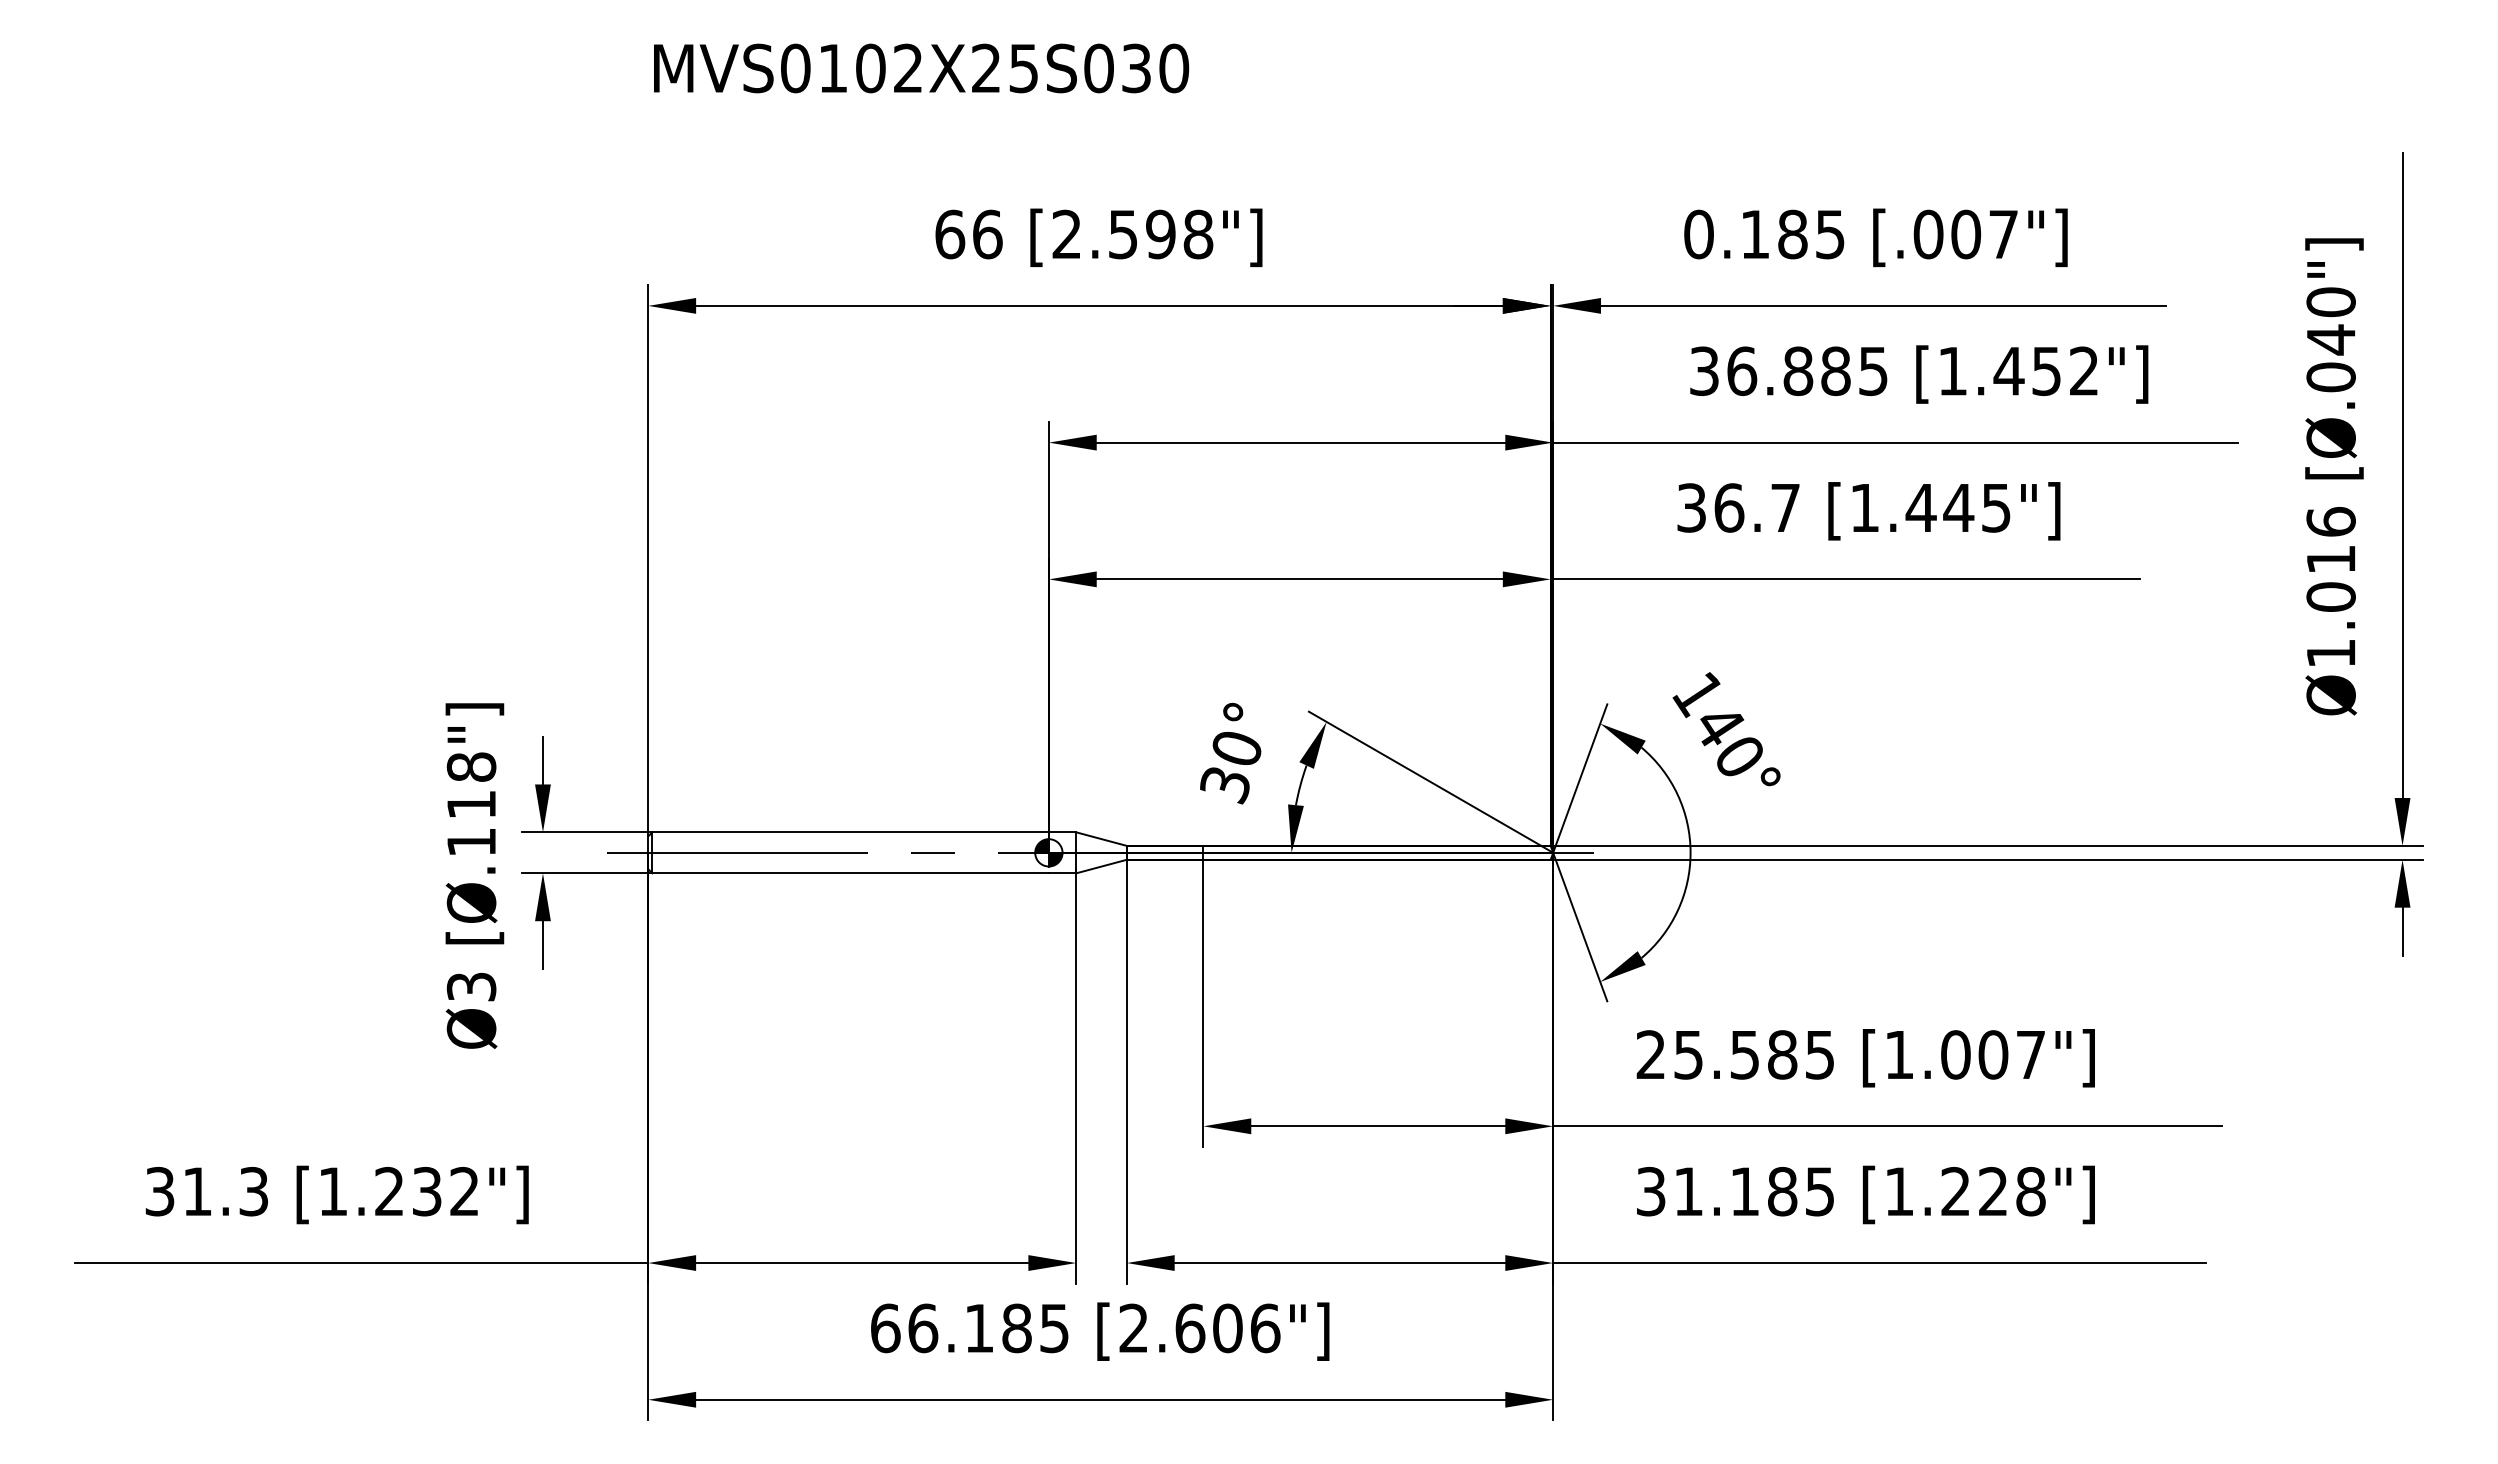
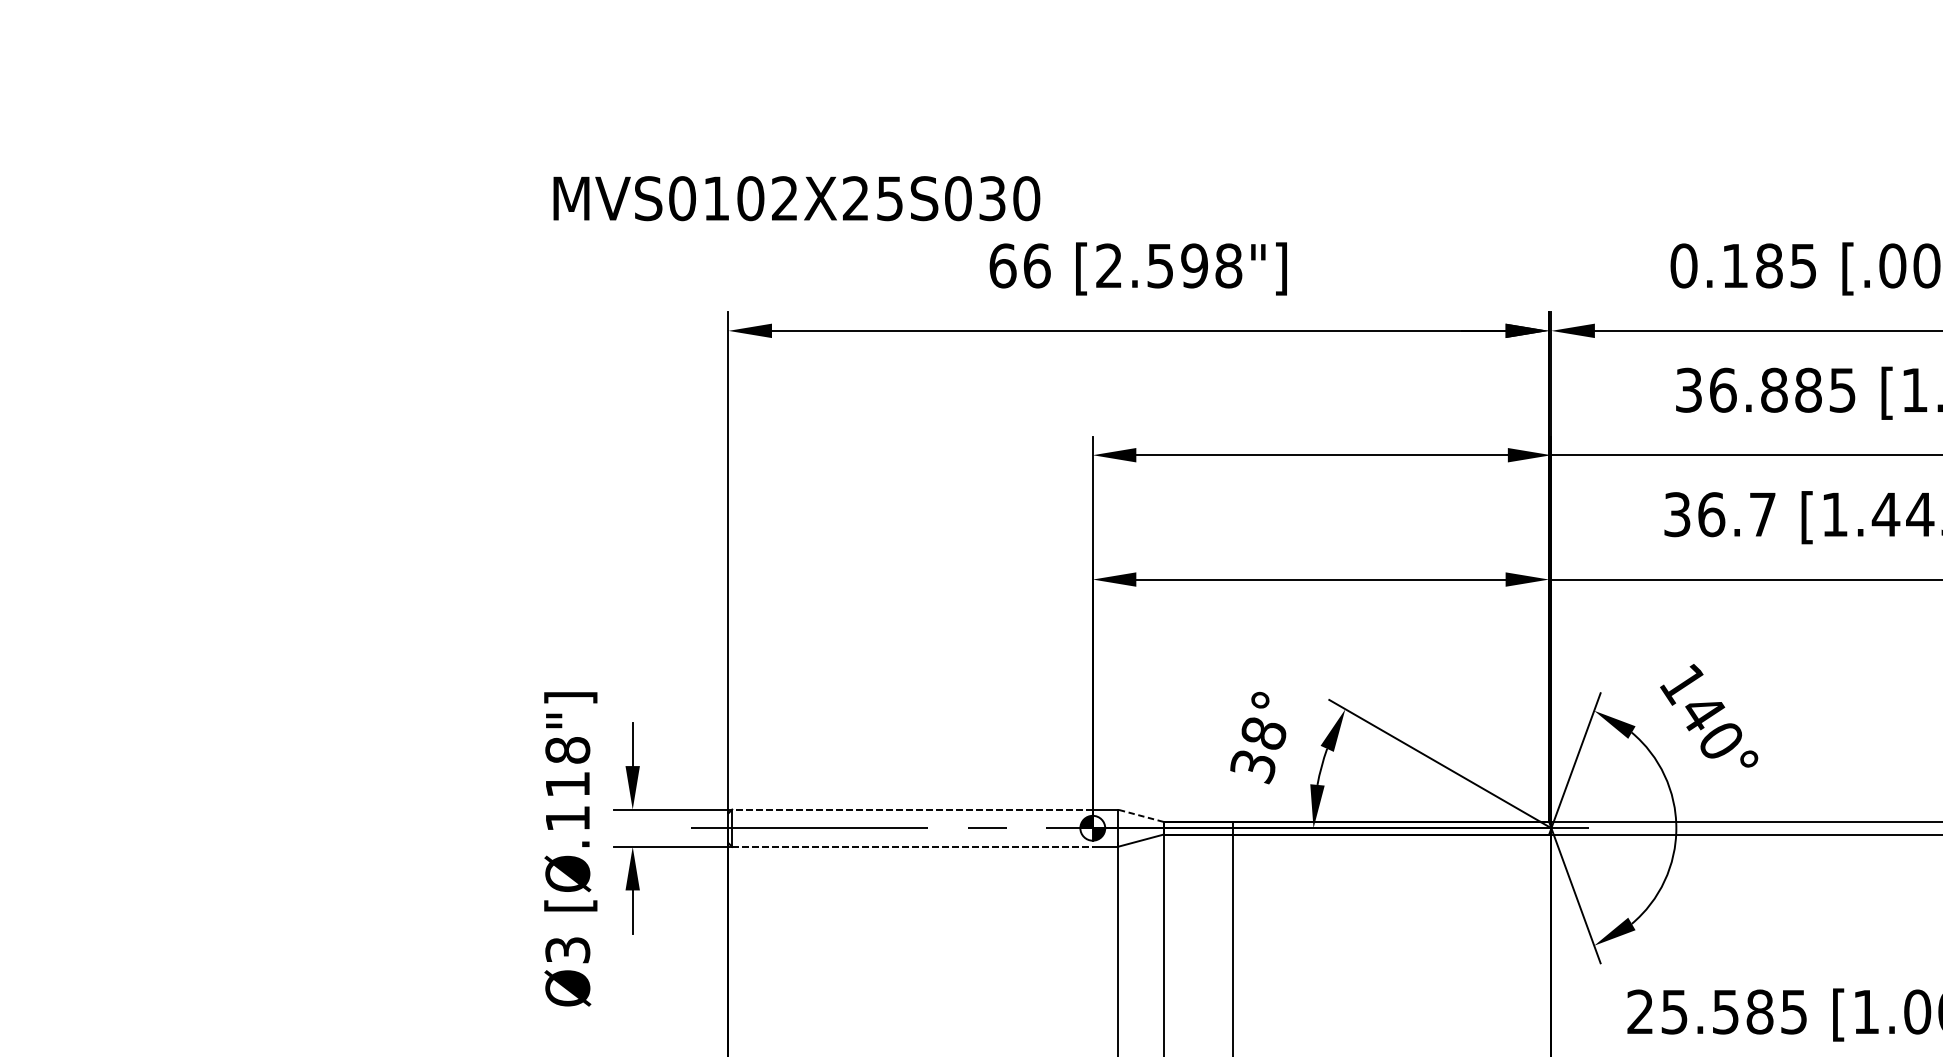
text: (921, 68) -> (796, 198), moved
text: (1236, 748) -> (1263, 733), 30° -> 38°
line: (850, 832) -> (912, 809), solid -> dashed
line: (1101, 838) -> (1140, 815), solid -> dashed
line: (851, 873) -> (913, 847), solid -> dashed

